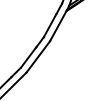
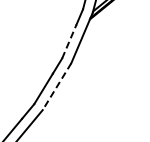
line: (50, 25) -> (69, 41), solid -> dashed
line: (37, 57) -> (56, 87), solid -> dashed

